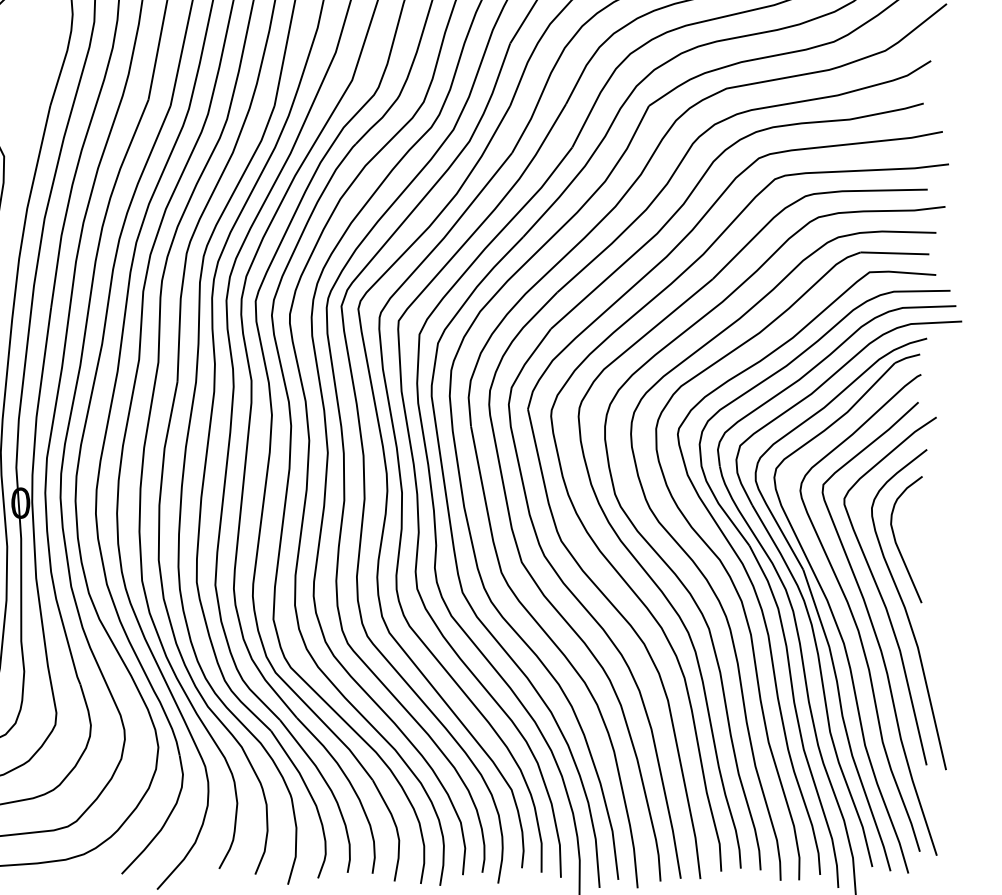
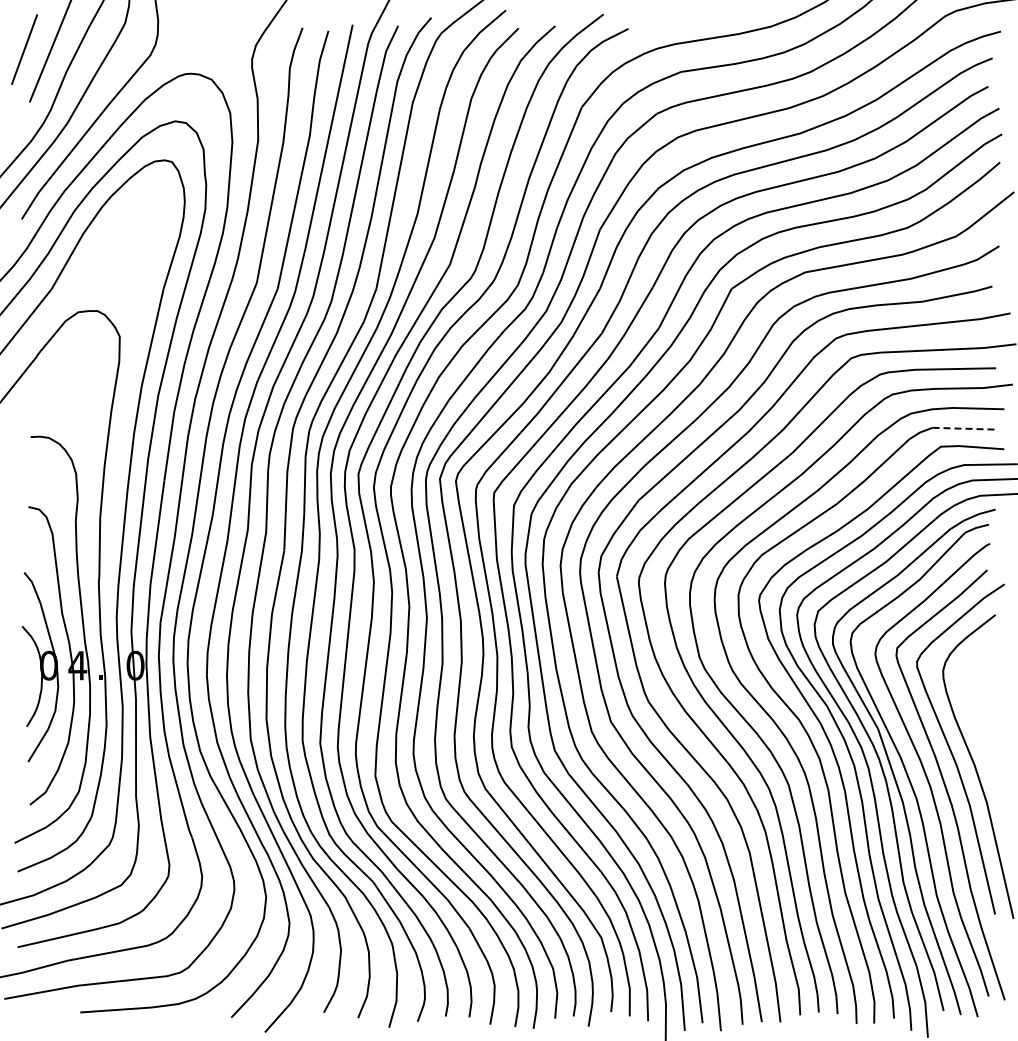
line: (895, 253) -> (965, 428), solid -> dashed
curve: (897, 544) -> (967, 704), removed

